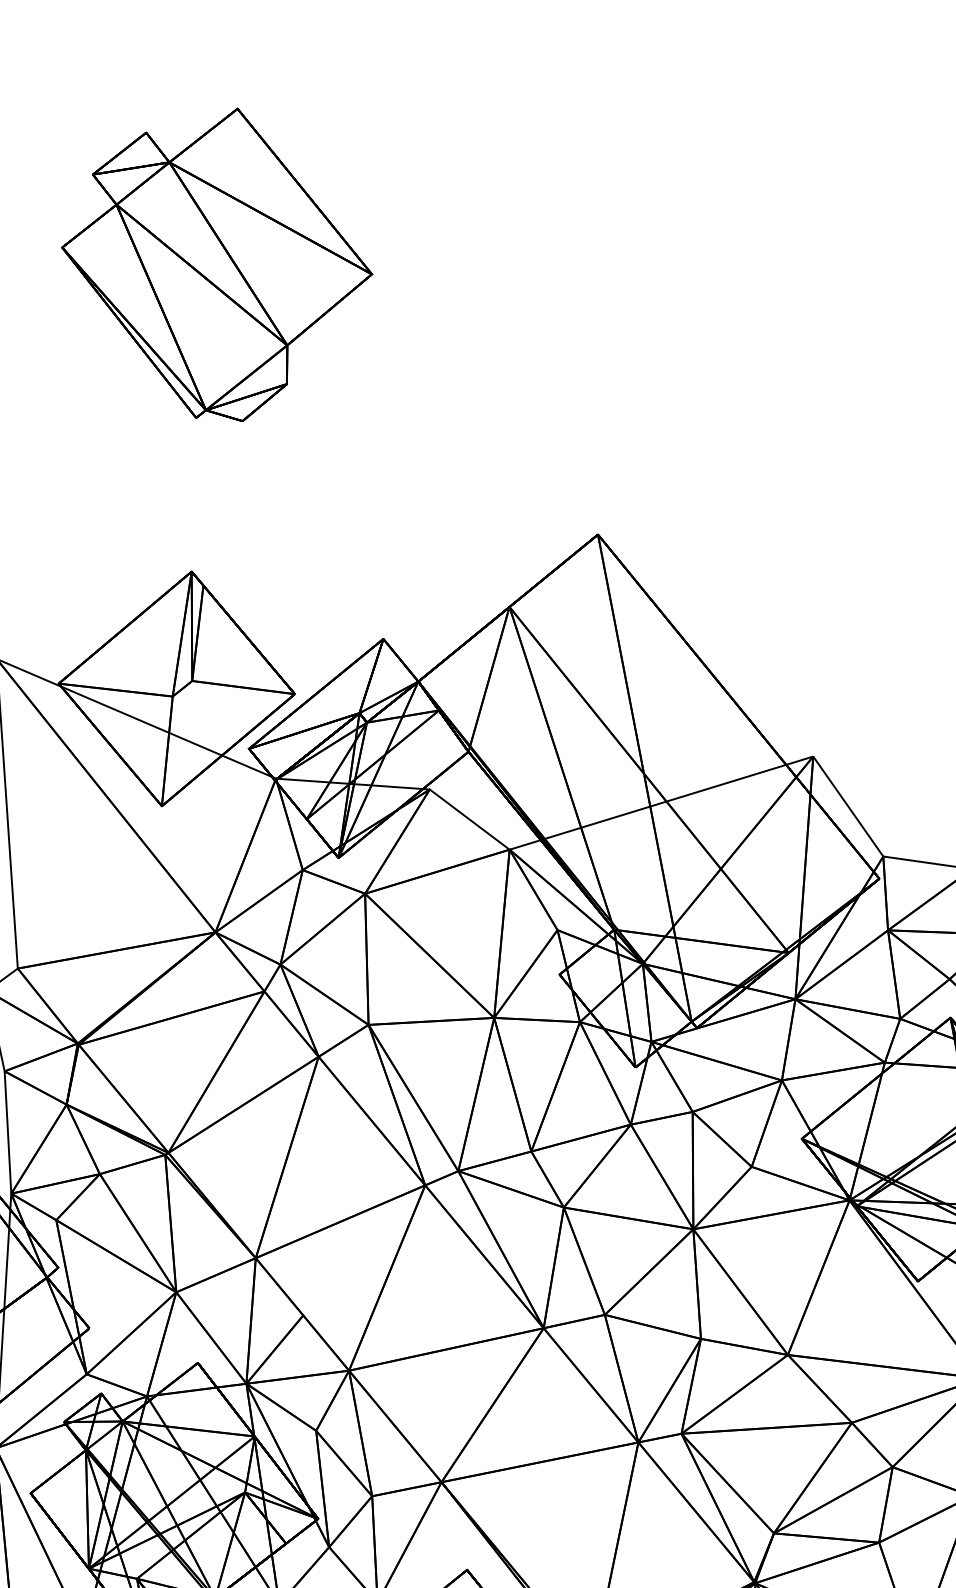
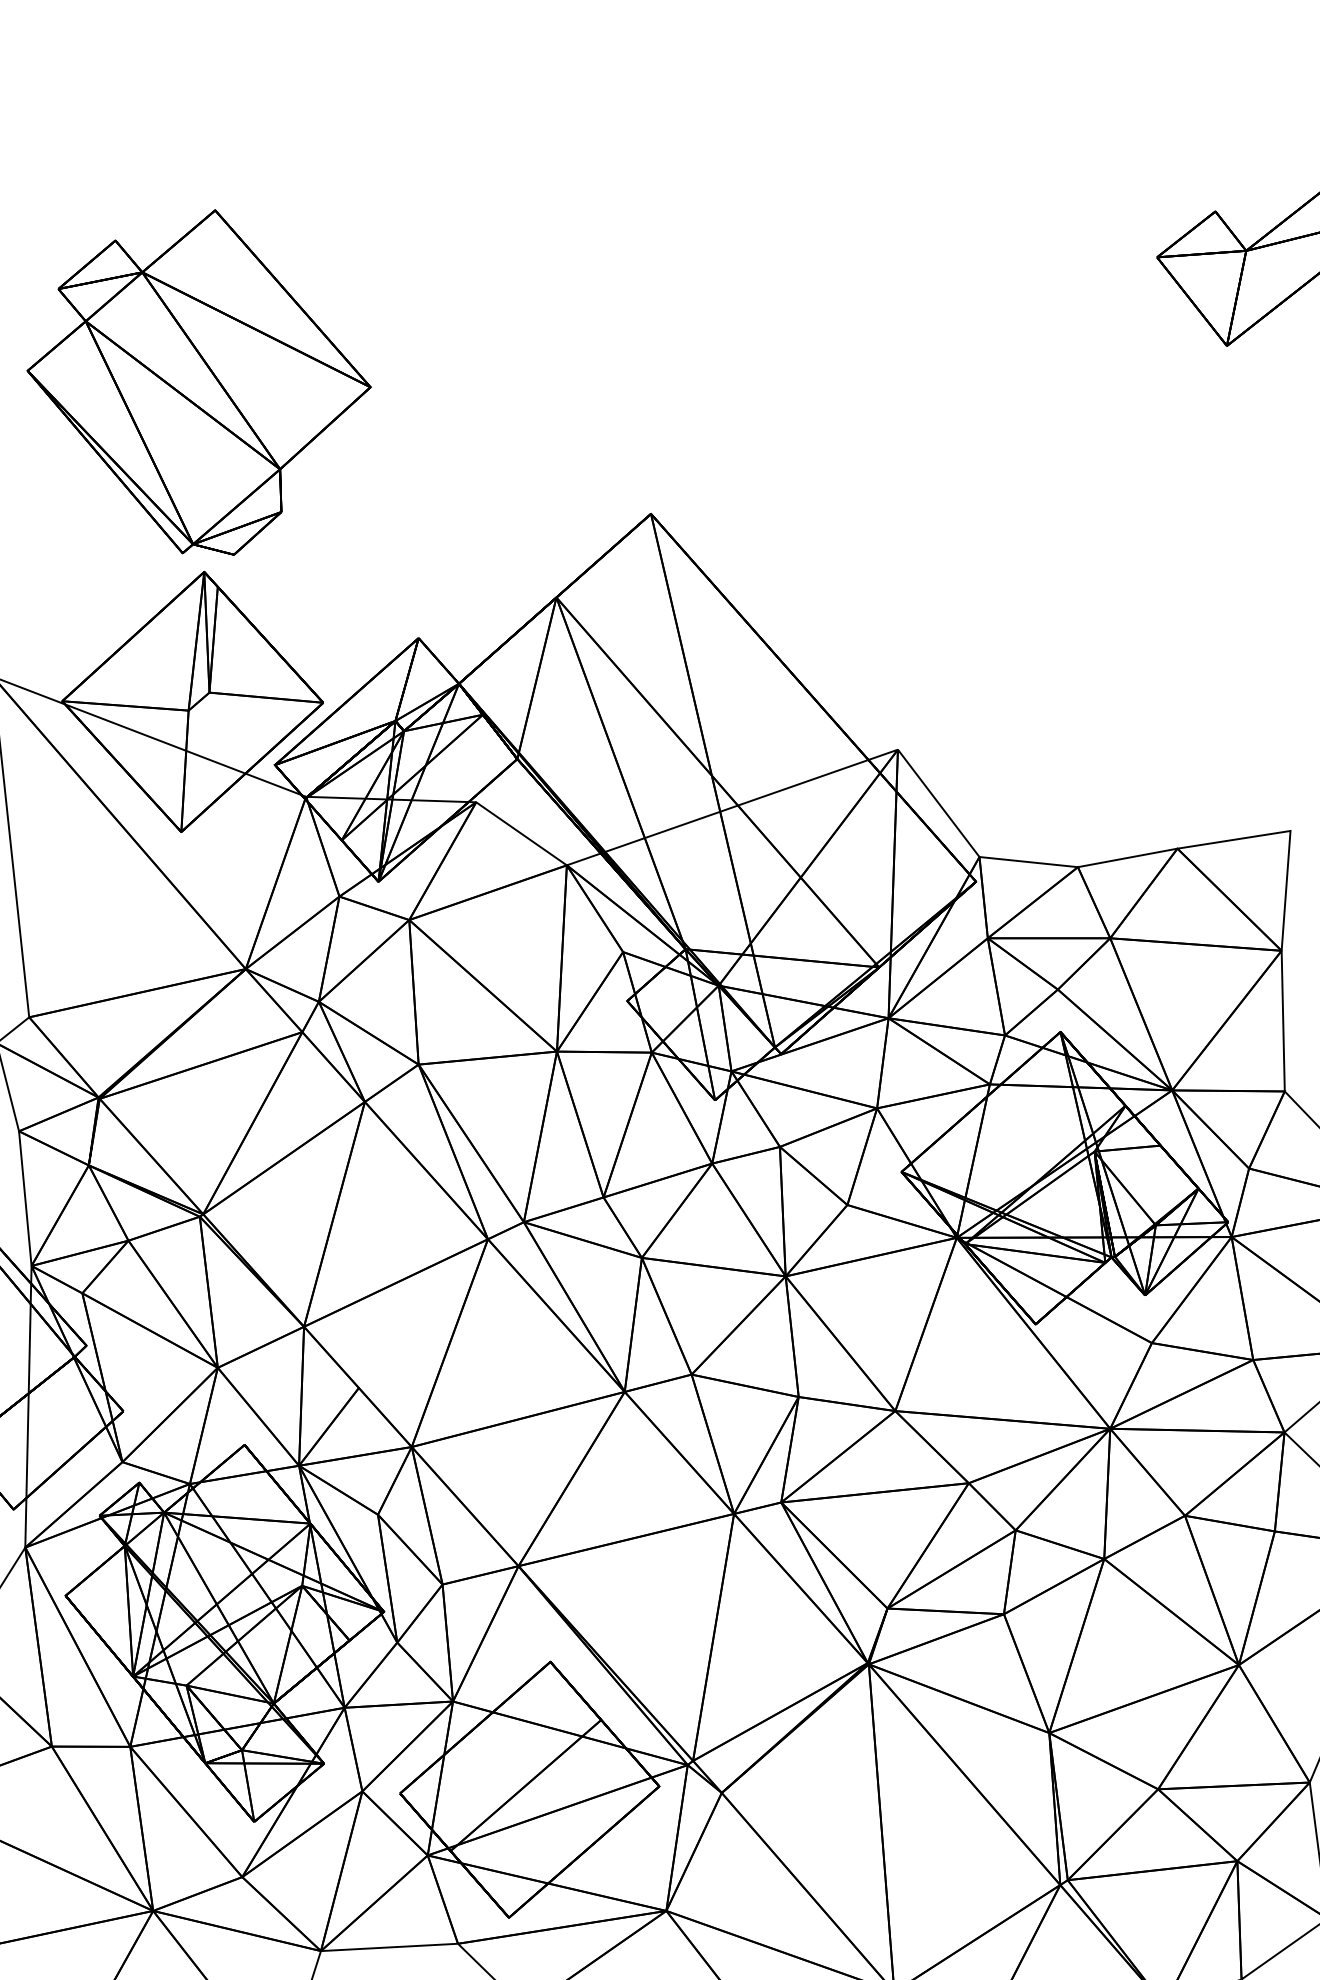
part: (216, 264) -> (198, 382), moved

